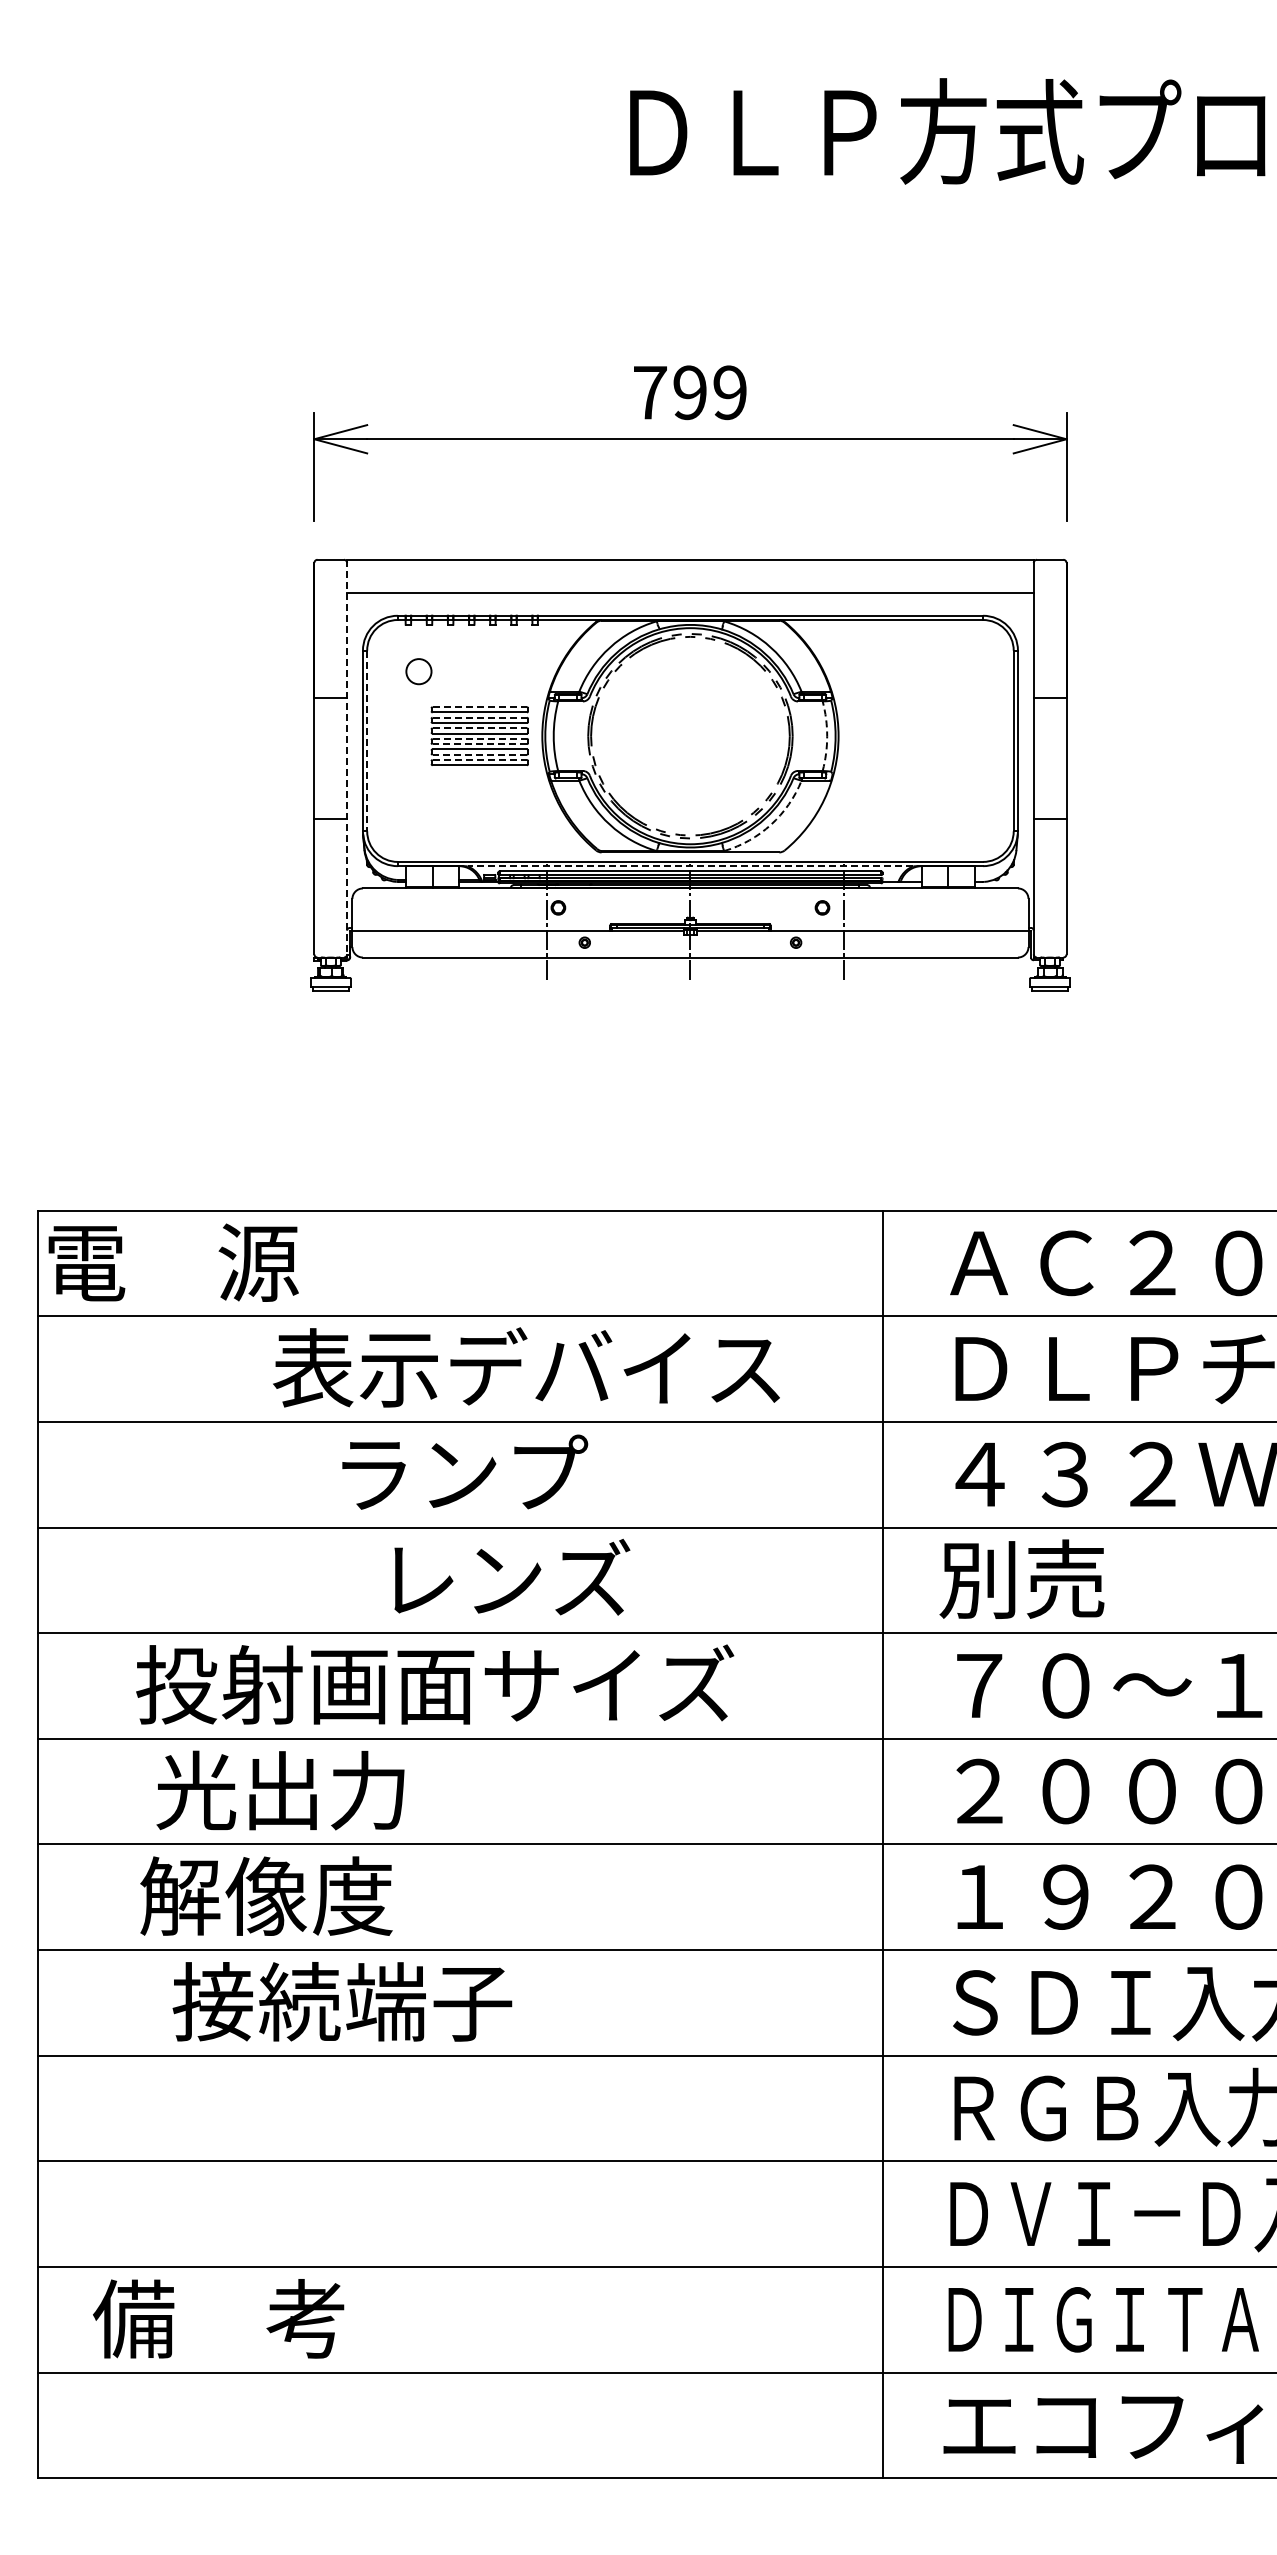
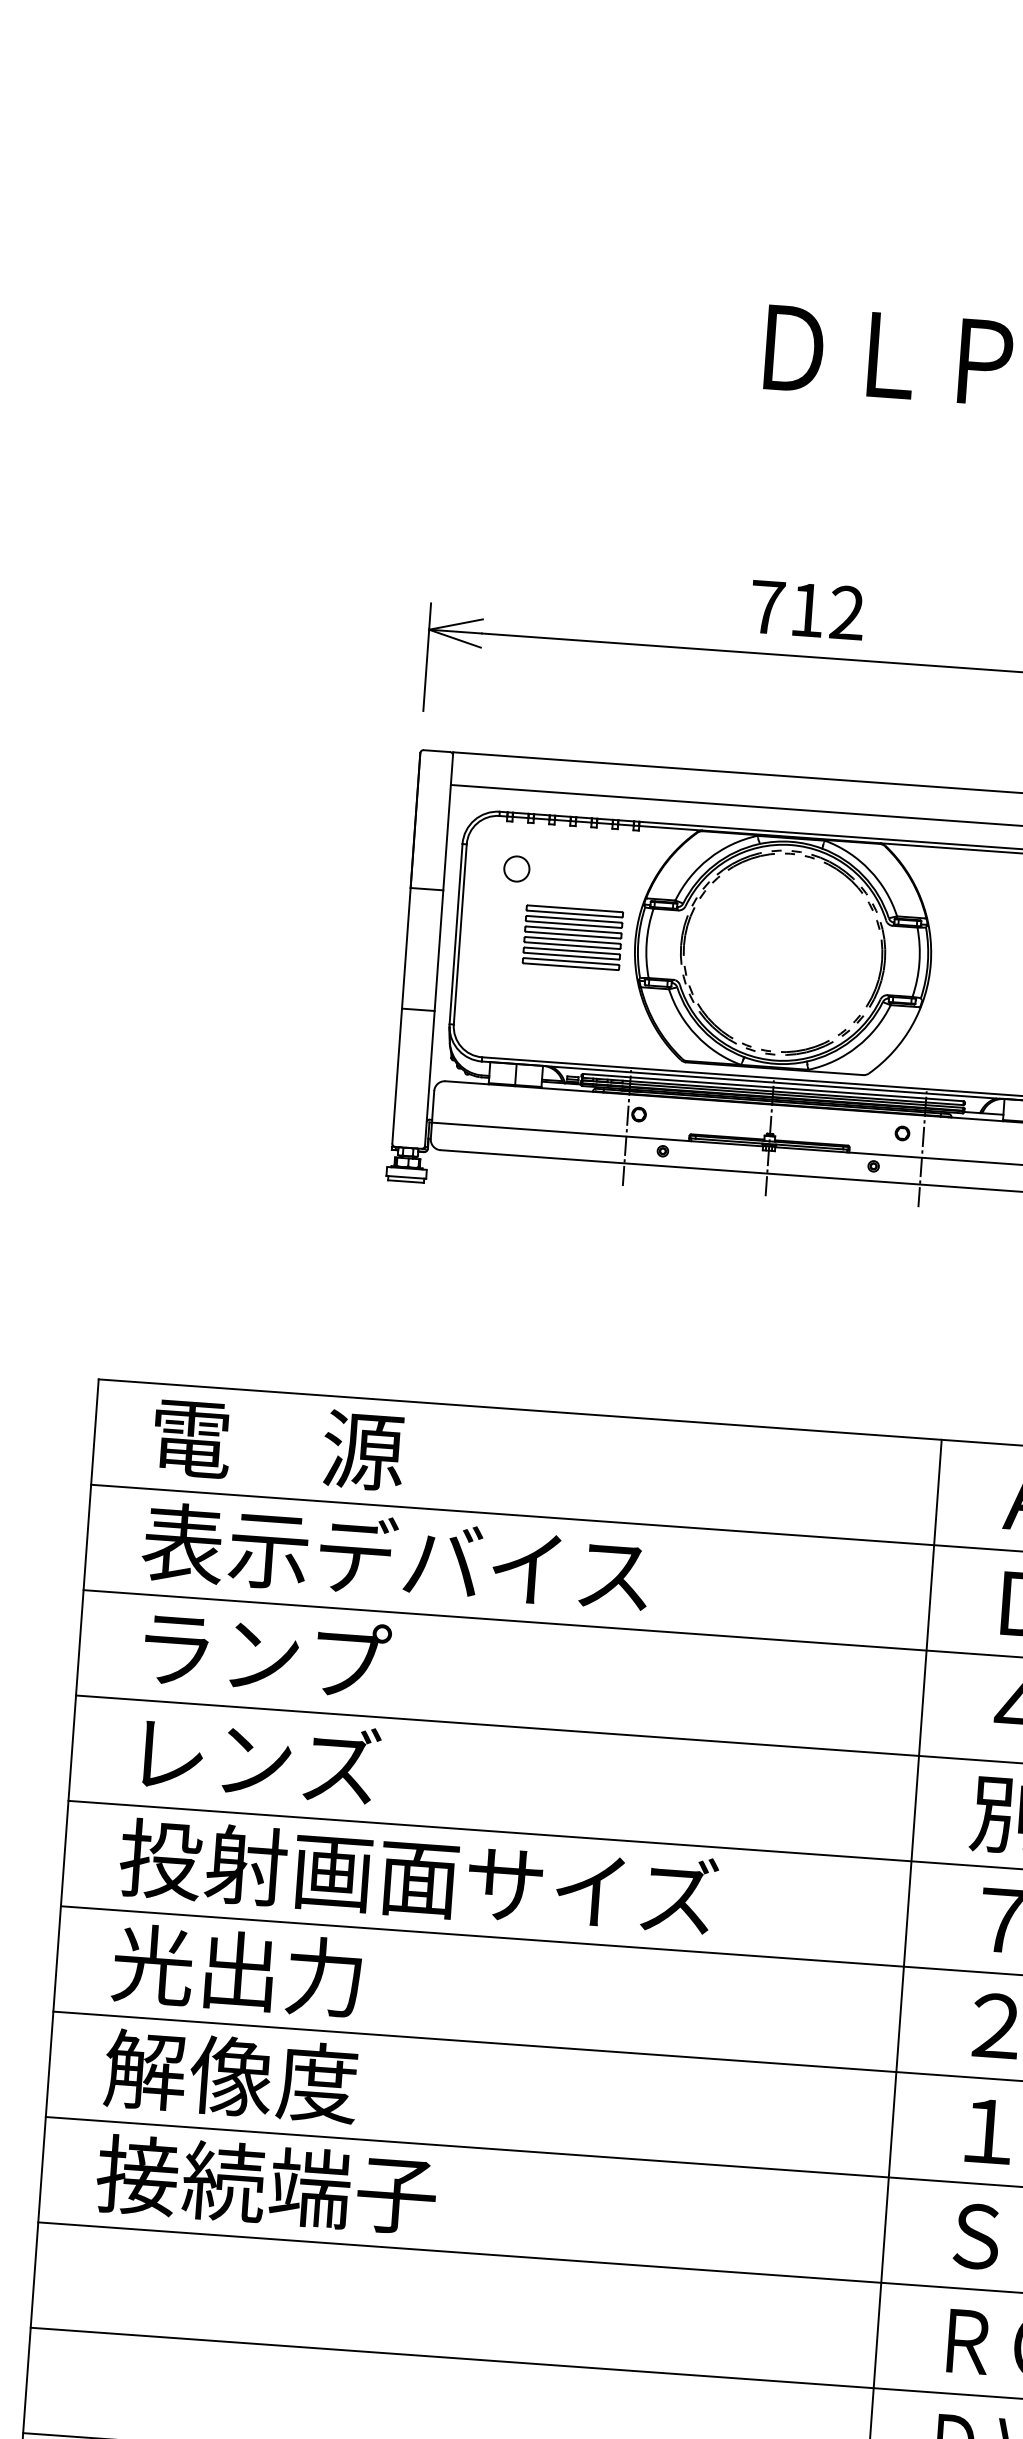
text: (709, 392) -> (826, 611), 799 -> 712
line: (480, 707) -> (575, 909), dashed -> solid
line: (480, 717) -> (574, 919), dashed -> solid
line: (480, 728) -> (574, 930), dashed -> solid
arc: (827, 736) -> (919, 962), dashed -> solid
line: (480, 738) -> (573, 940), dashed -> solid
line: (367, 741) -> (460, 934), dashed -> solid
line: (479, 744) -> (572, 945), dashed -> solid
line: (479, 754) -> (571, 955), dashed -> solid
line: (347, 758) -> (439, 950), dashed -> solid
line: (480, 760) -> (571, 962), dashed -> solid
arc: (771, 824) -> (857, 1046), dashed -> solid
line: (690, 866) -> (773, 1082), dashed -> solid
text: (173, 1262) -> (278, 1444), moved
text: (526, 1367) -> (395, 1557), moved
text: (465, 1471) -> (267, 1653), moved
text: (512, 1576) -> (262, 1757), moved
text: (435, 1684) -> (419, 1877), moved
text: (280, 1790) -> (236, 1970), moved
text: (266, 1895) -> (231, 2075), moved
text: (342, 2001) -> (266, 2184), moved

